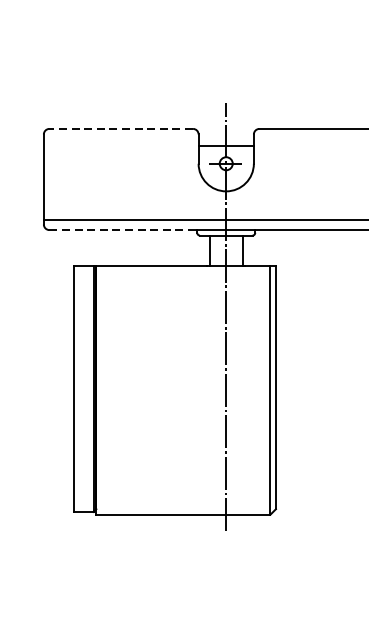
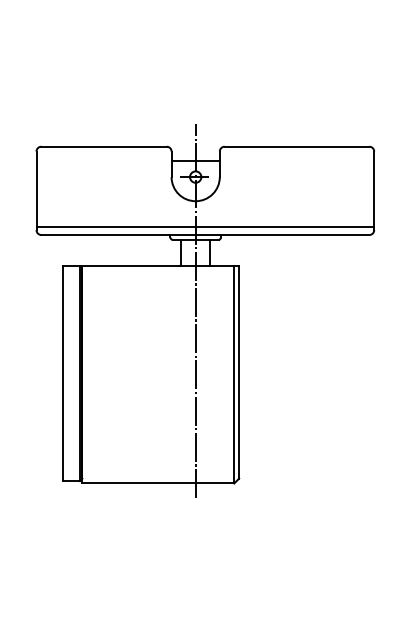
line: (121, 128) -> (104, 146), dashed -> solid
line: (122, 230) -> (105, 235), dashed -> solid

